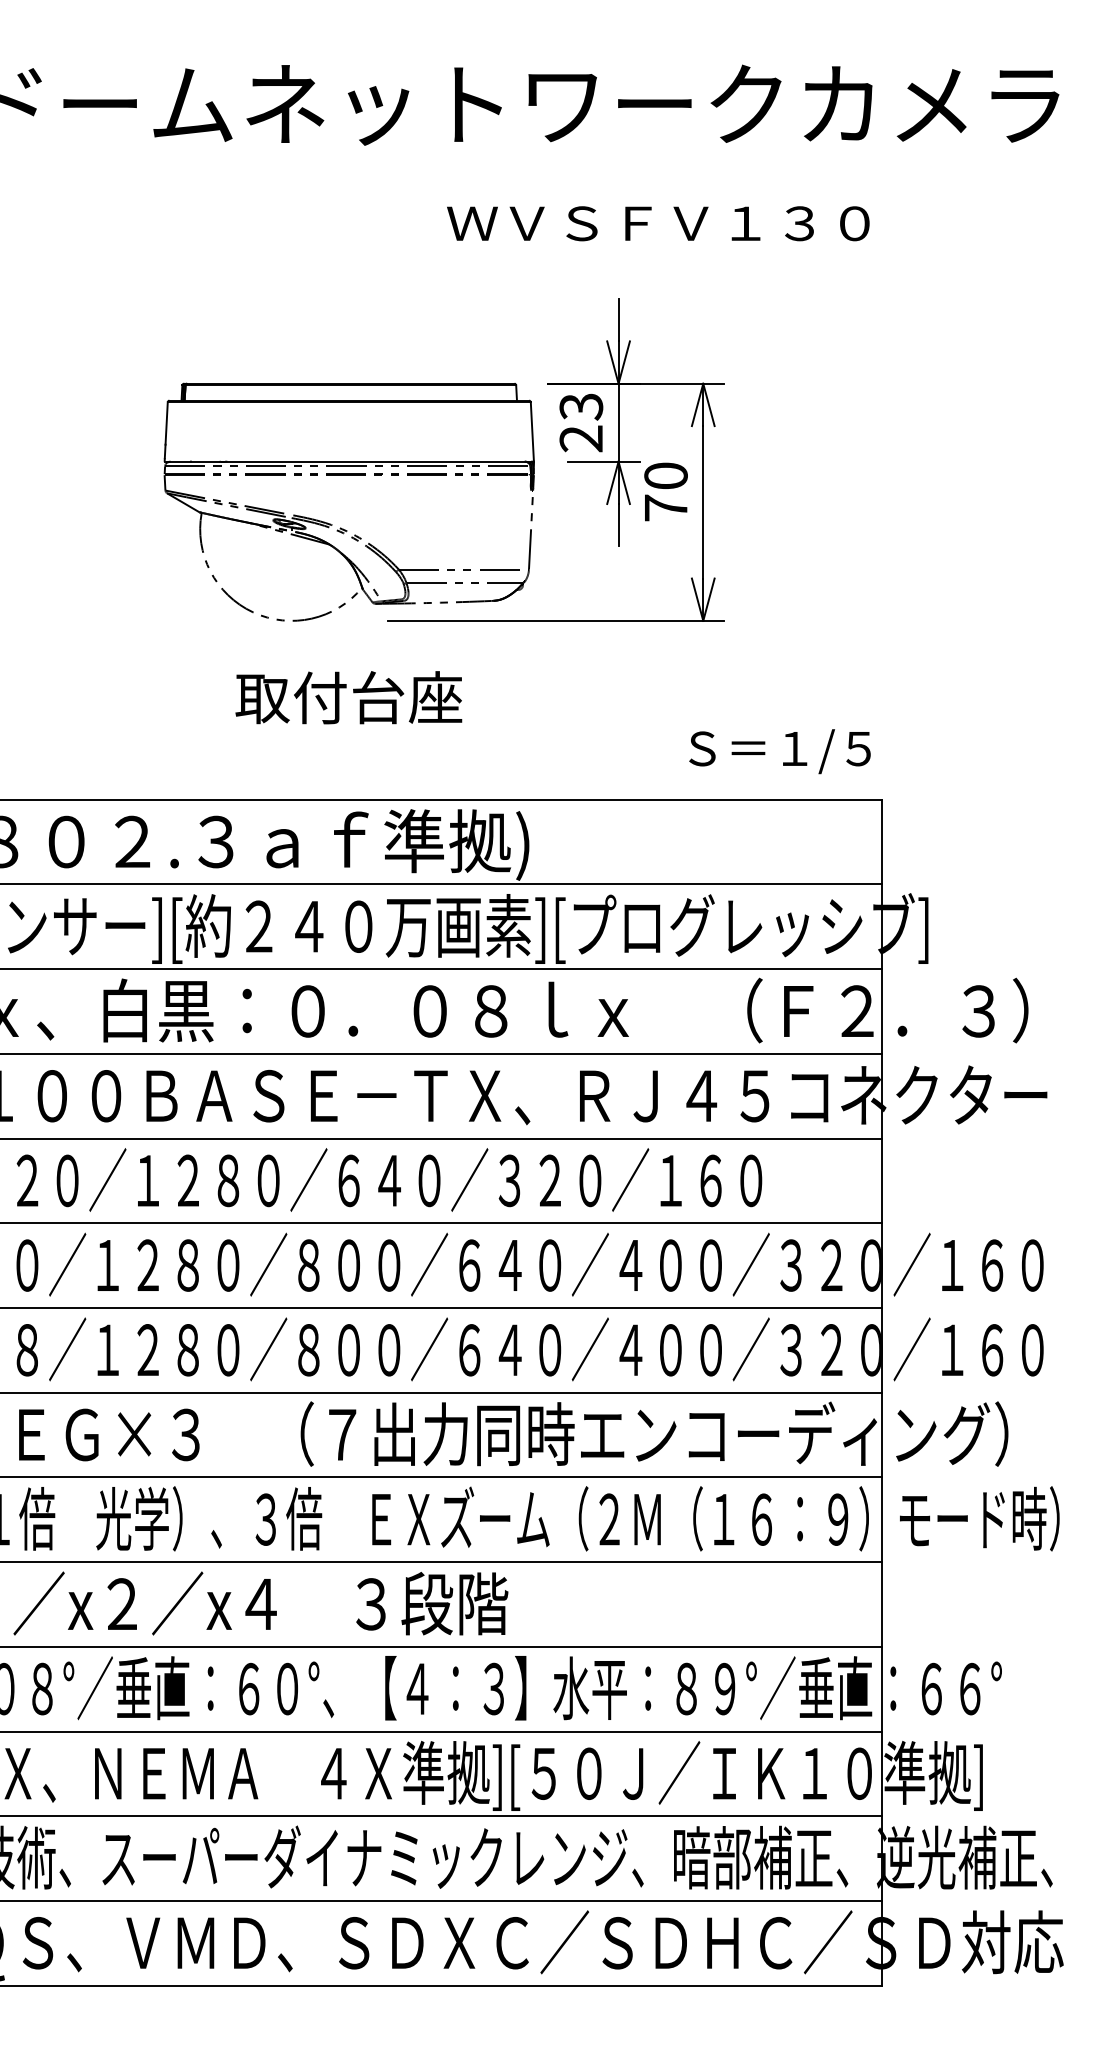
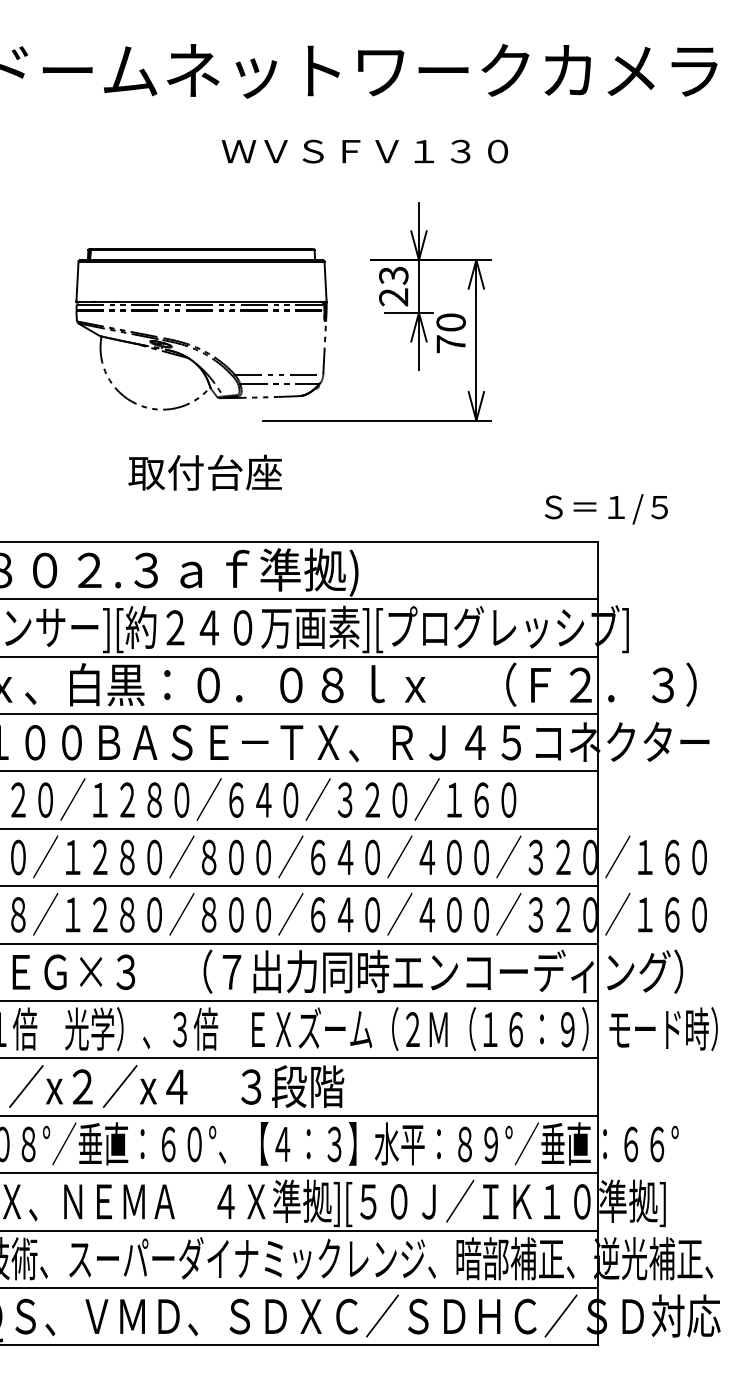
text: (657, 223) -> (364, 151), moved
part: (343, 527) -> (197, 346), moved
text: (347, 697) -> (204, 472), moved
text: (780, 751) -> (606, 509), moved

